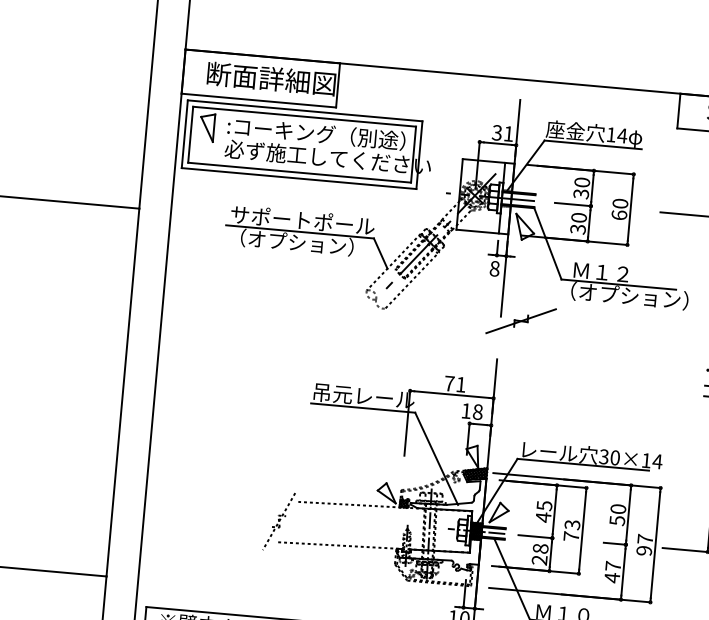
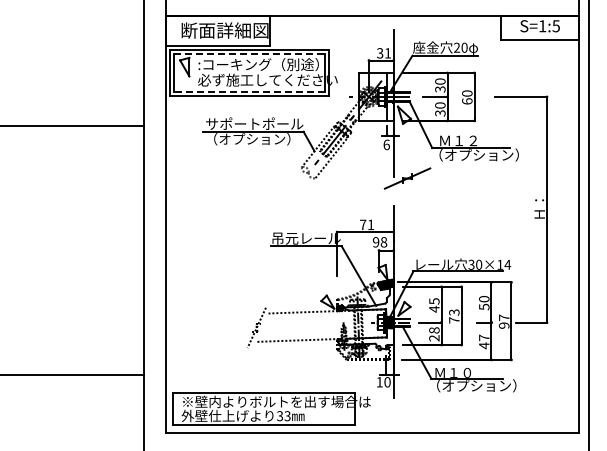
line: (304, 117) -> (249, 54), solid -> dashed
text: (616, 134) -> (460, 47), 14 -> 20
line: (299, 171) -> (249, 91), solid -> dashed
text: (494, 268) -> (386, 144), 8 -> 6
text: (465, 411) -> (375, 242), 18 -> 98

